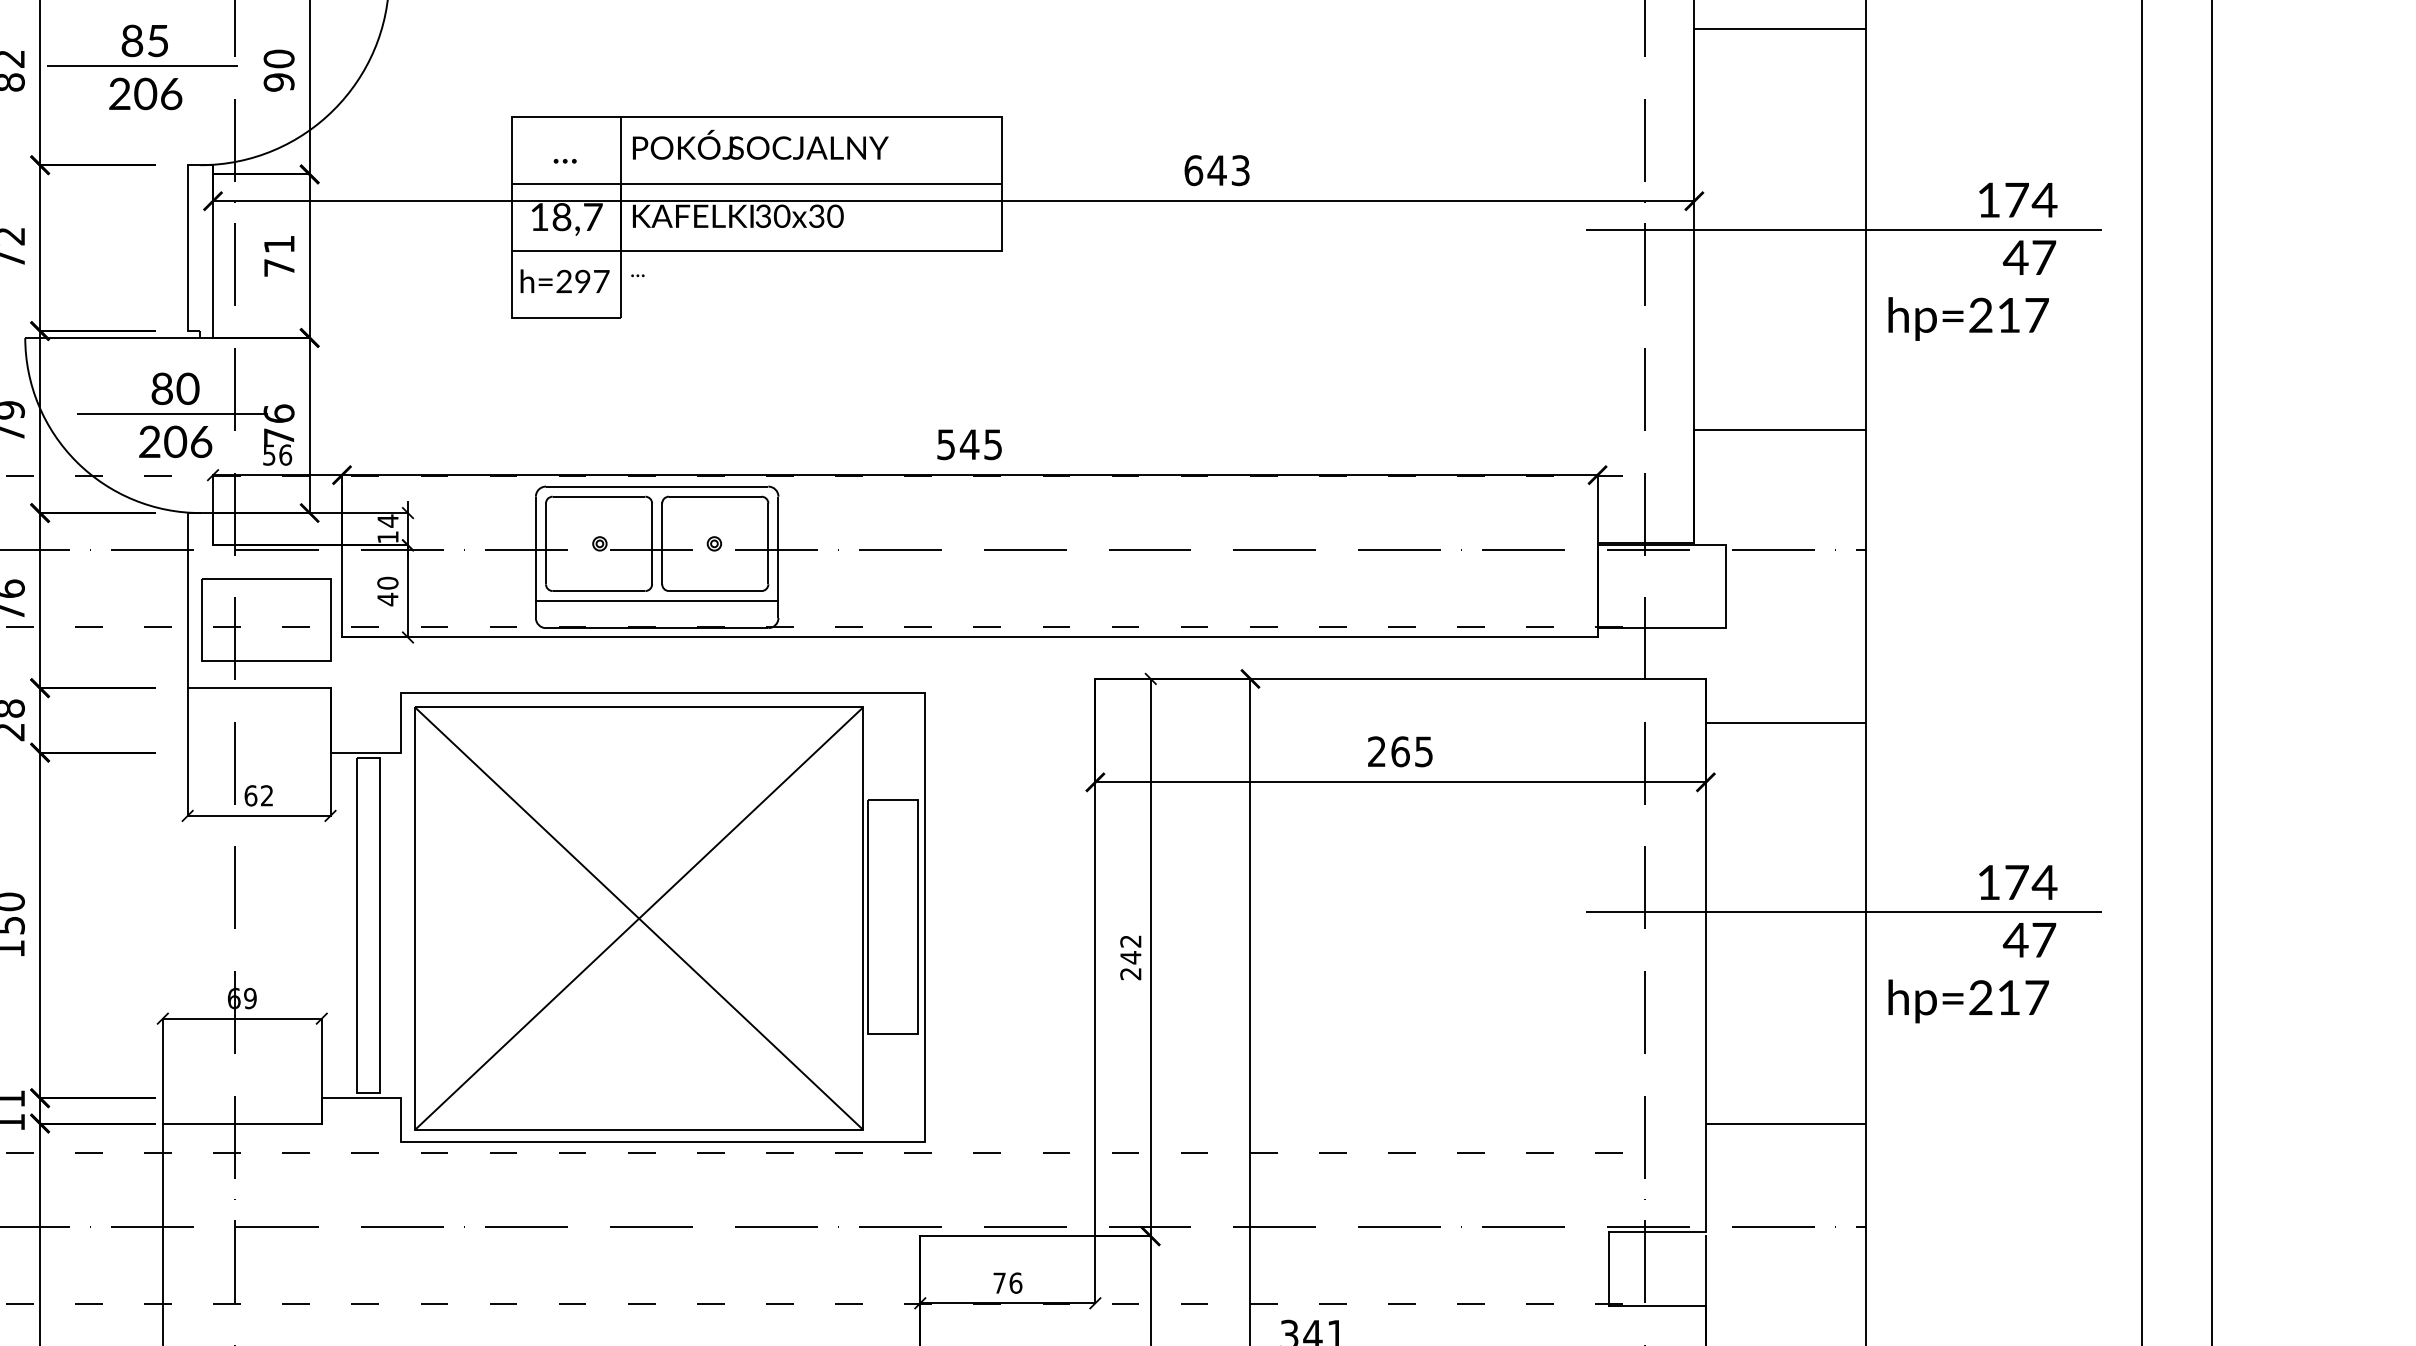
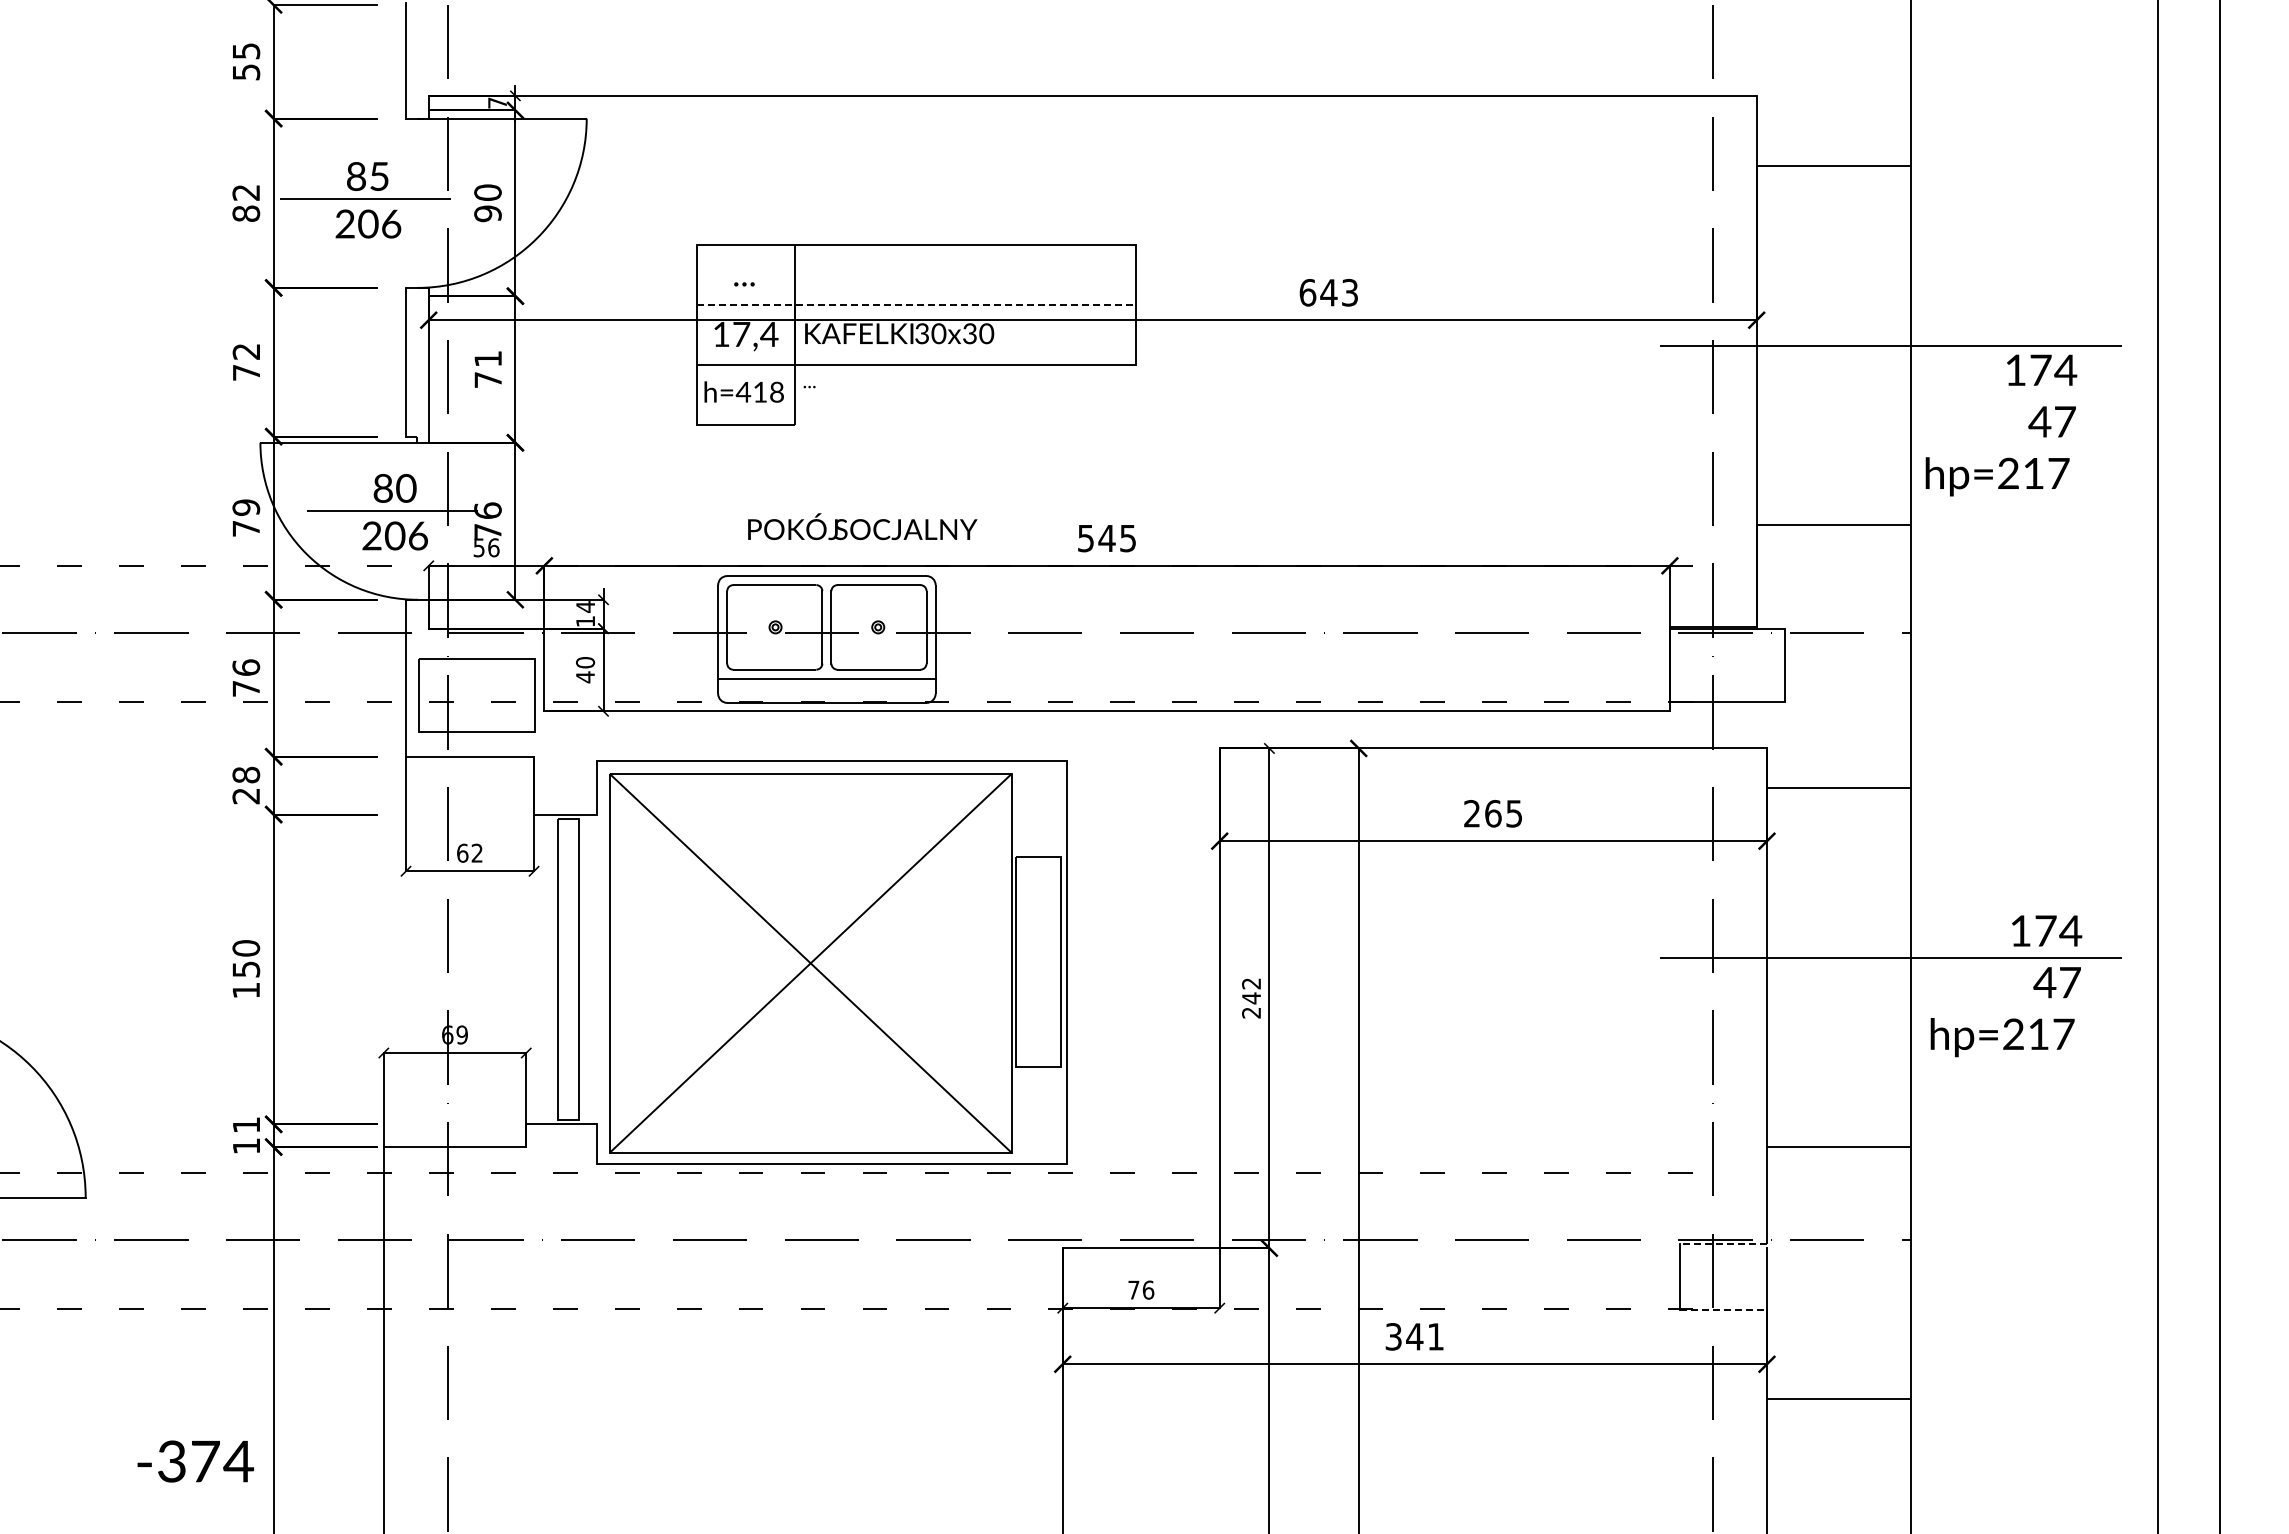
text: (760, 144) -> (862, 526), moved
line: (757, 183) -> (916, 304), solid -> dashed
text: (577, 217) -> (755, 334), 18,7 -> 17,4
text: (1973, 261) -> (2001, 425), moved
text: (581, 280) -> (759, 391), h=297 -> h=418
line: (1657, 1232) -> (1723, 1244), solid -> dashed
line: (1658, 1305) -> (1724, 1310), solid -> dashed

